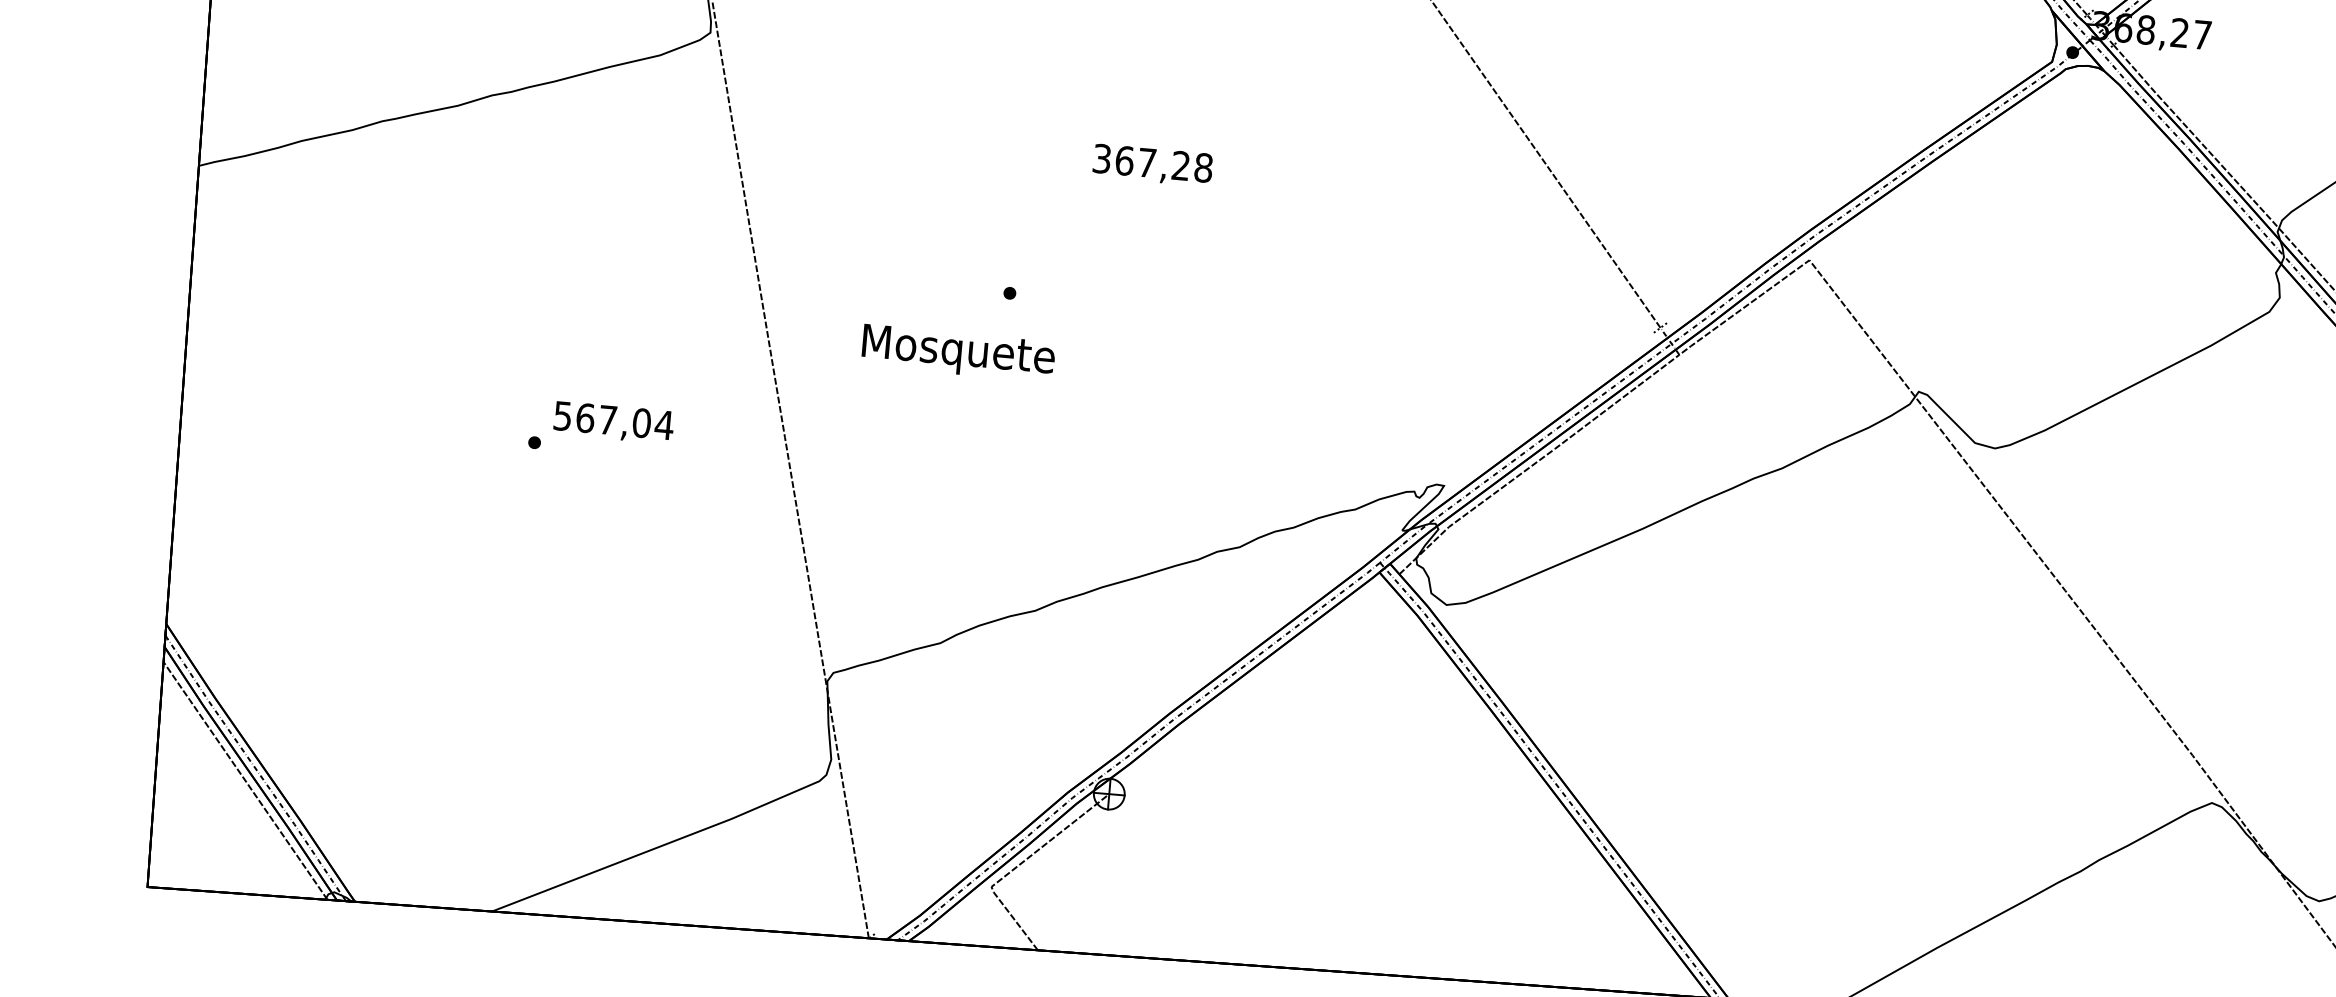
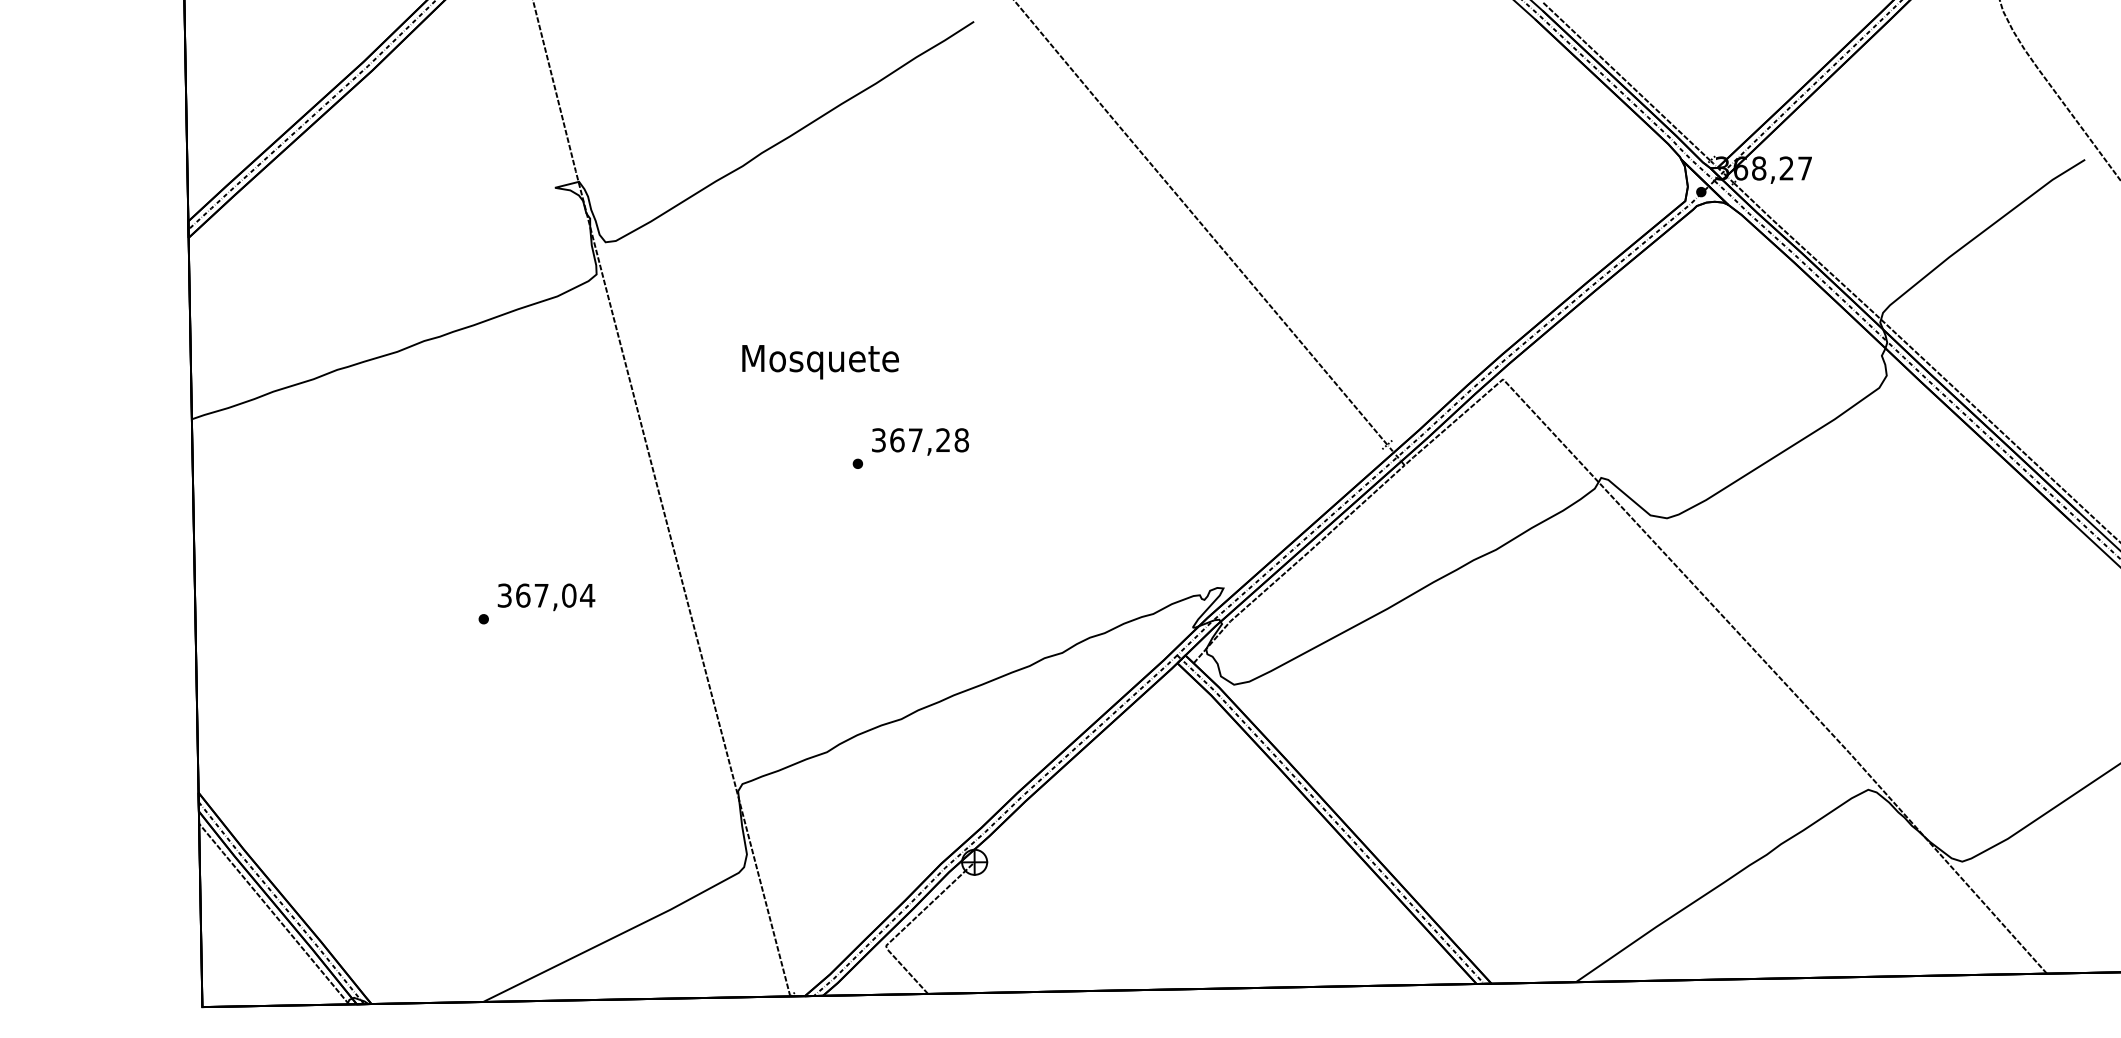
text: (1152, 164) -> (920, 441), moved
text: (958, 353) -> (820, 362), moved
text: (562, 414) -> (504, 594), 567,04 -> 367,04

